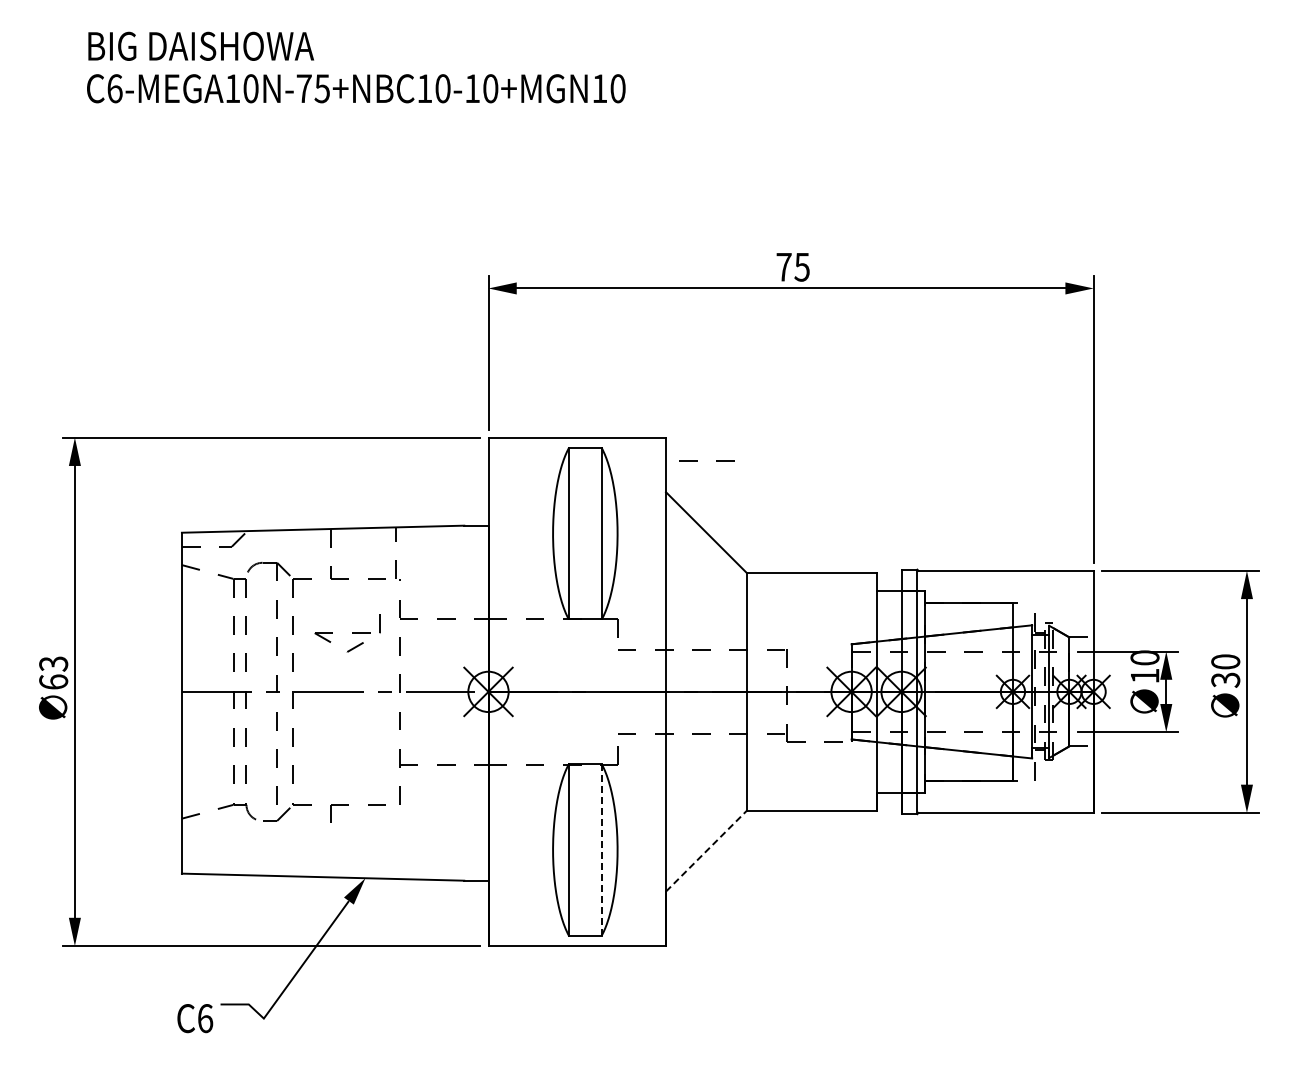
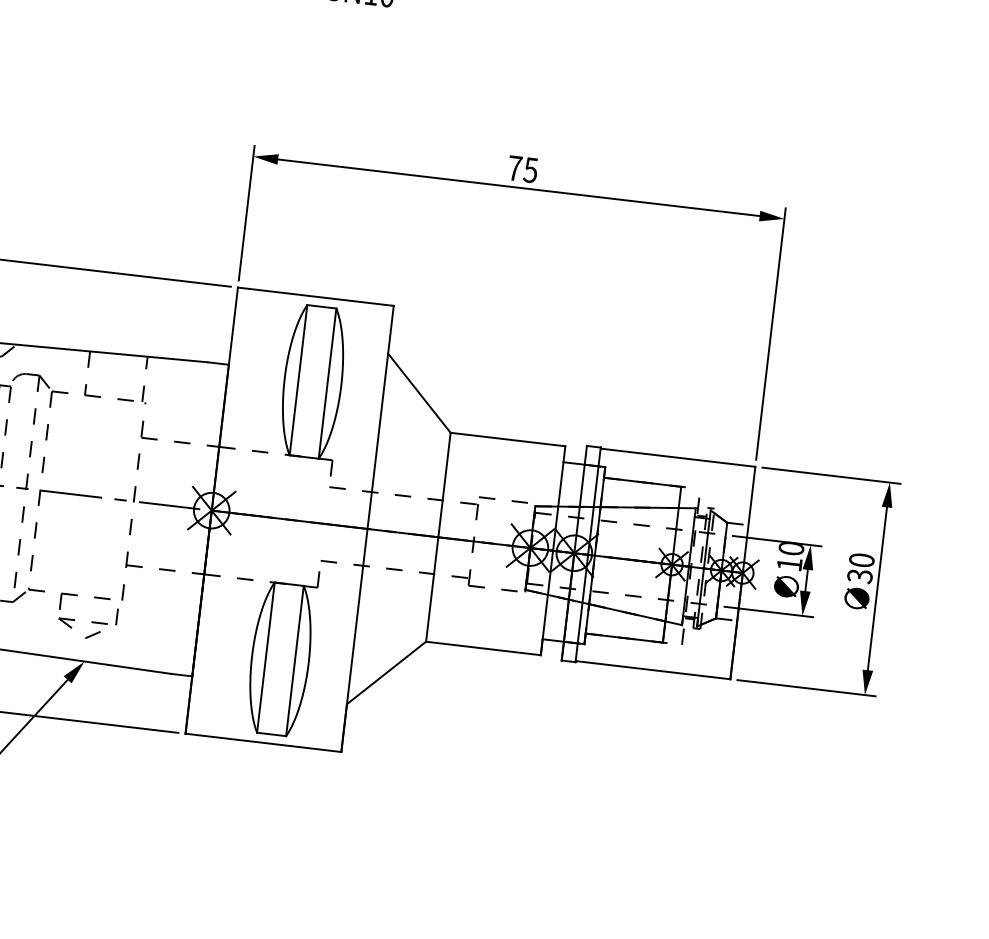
line: (697, 460) -> (495, 498), moved
part: (347, 633) -> (87, 622), moved
line: (601, 849) -> (294, 660), dashed -> solid
line: (706, 850) -> (386, 672), dashed -> solid

